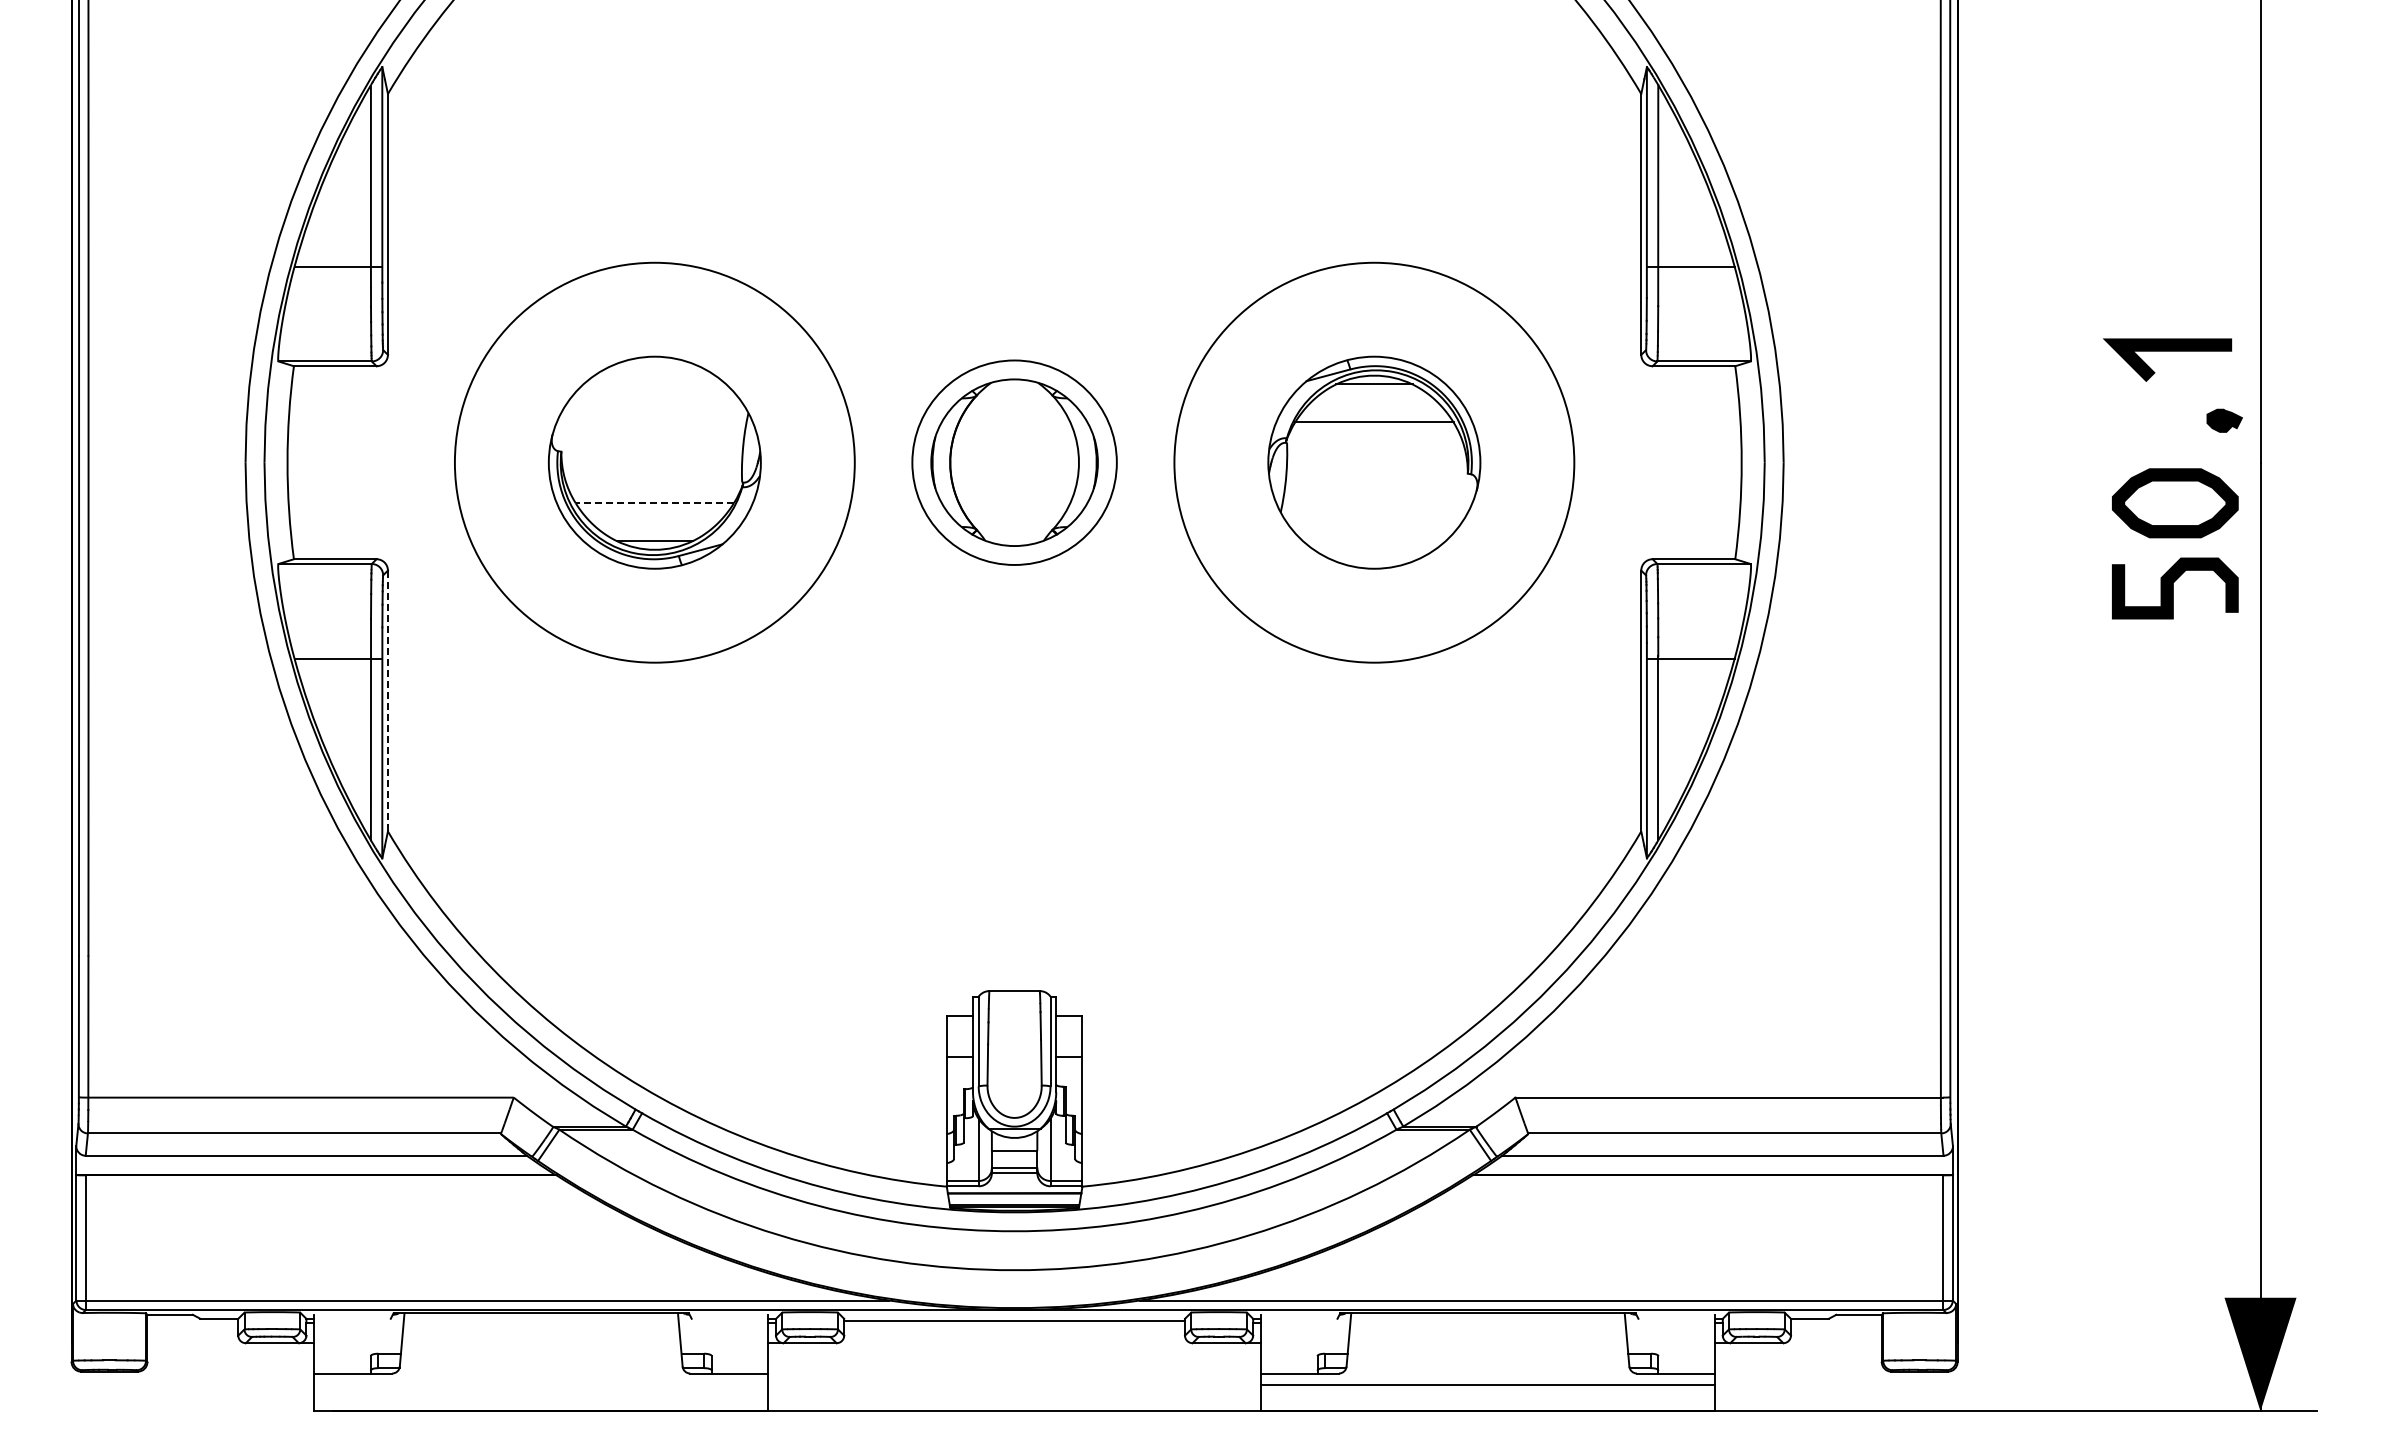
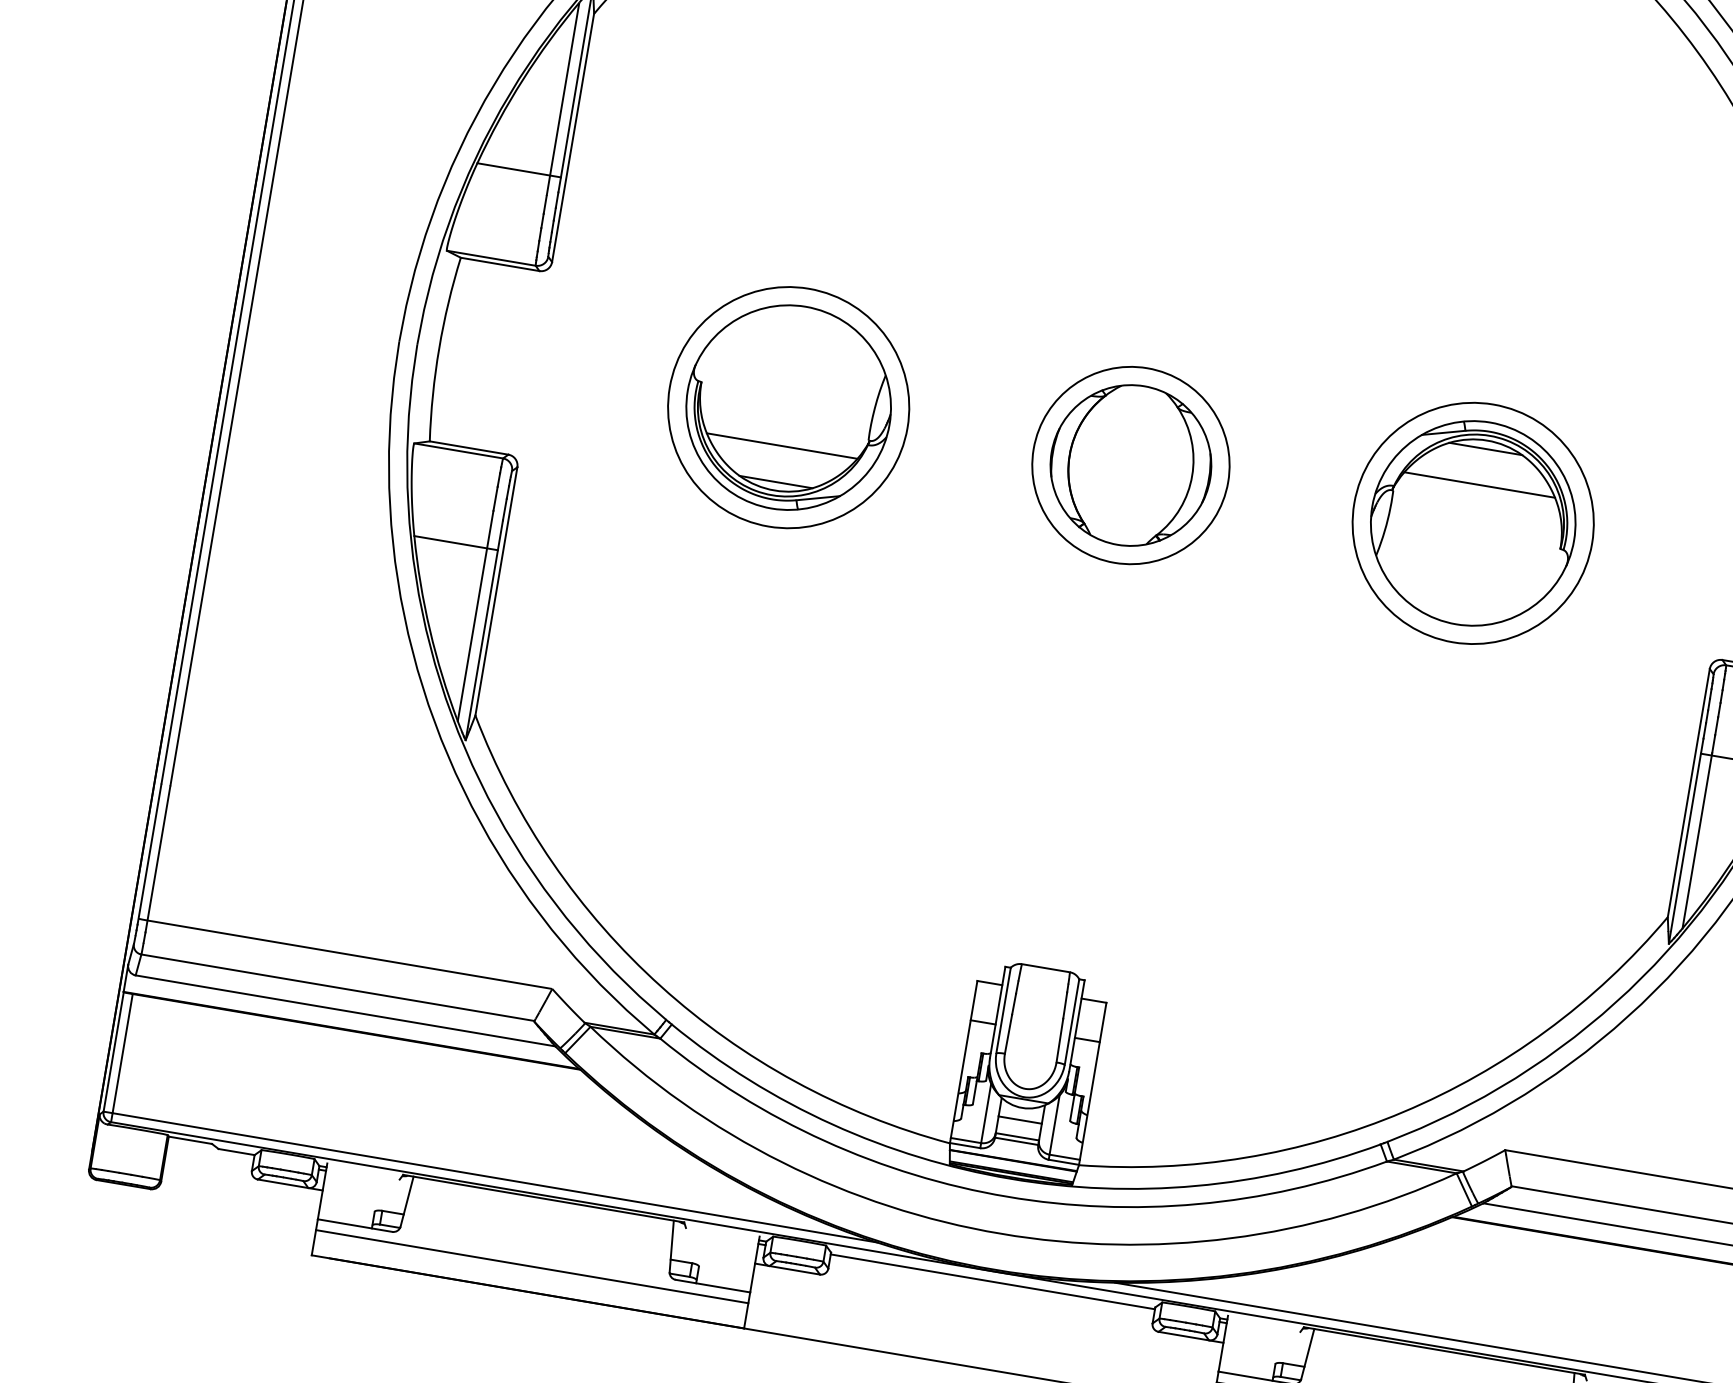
circle: (654, 462) -> (788, 407), size x0.62
circle: (1374, 462) -> (1473, 523), size x0.62
line: (654, 503) -> (781, 446), dashed -> solid
line: (387, 701) -> (495, 591), dashed -> solid
line: (541, 1384) -> (532, 1266), added

